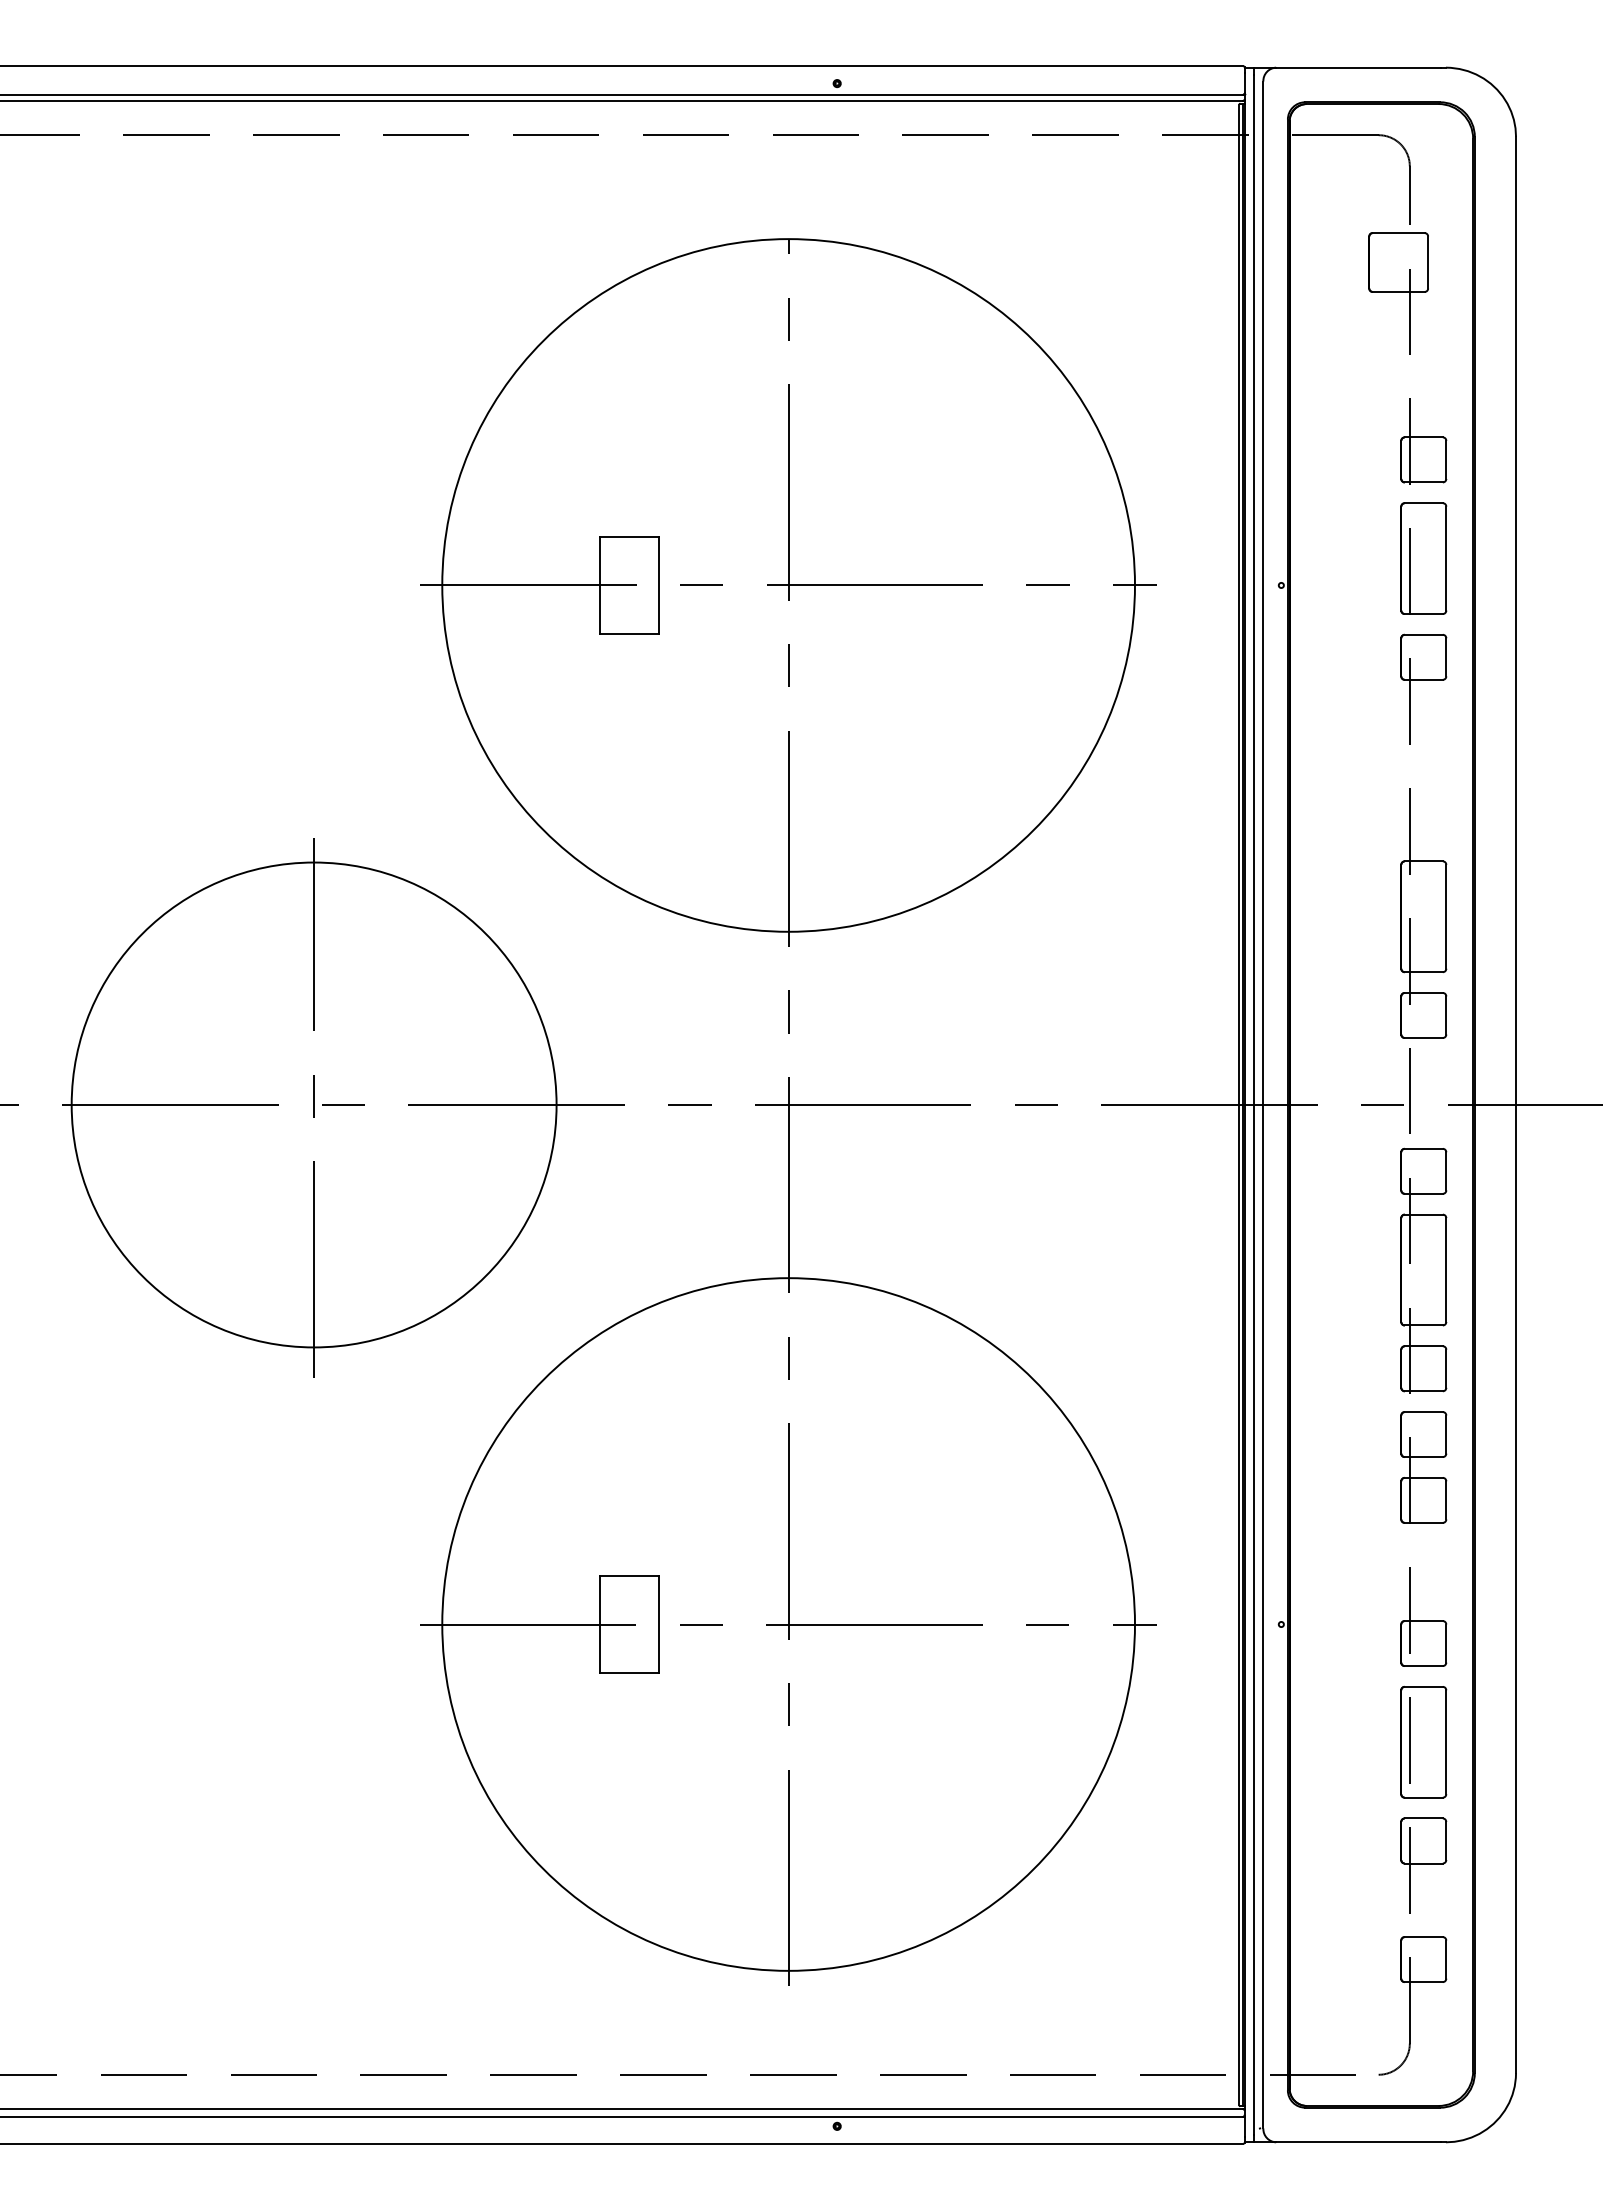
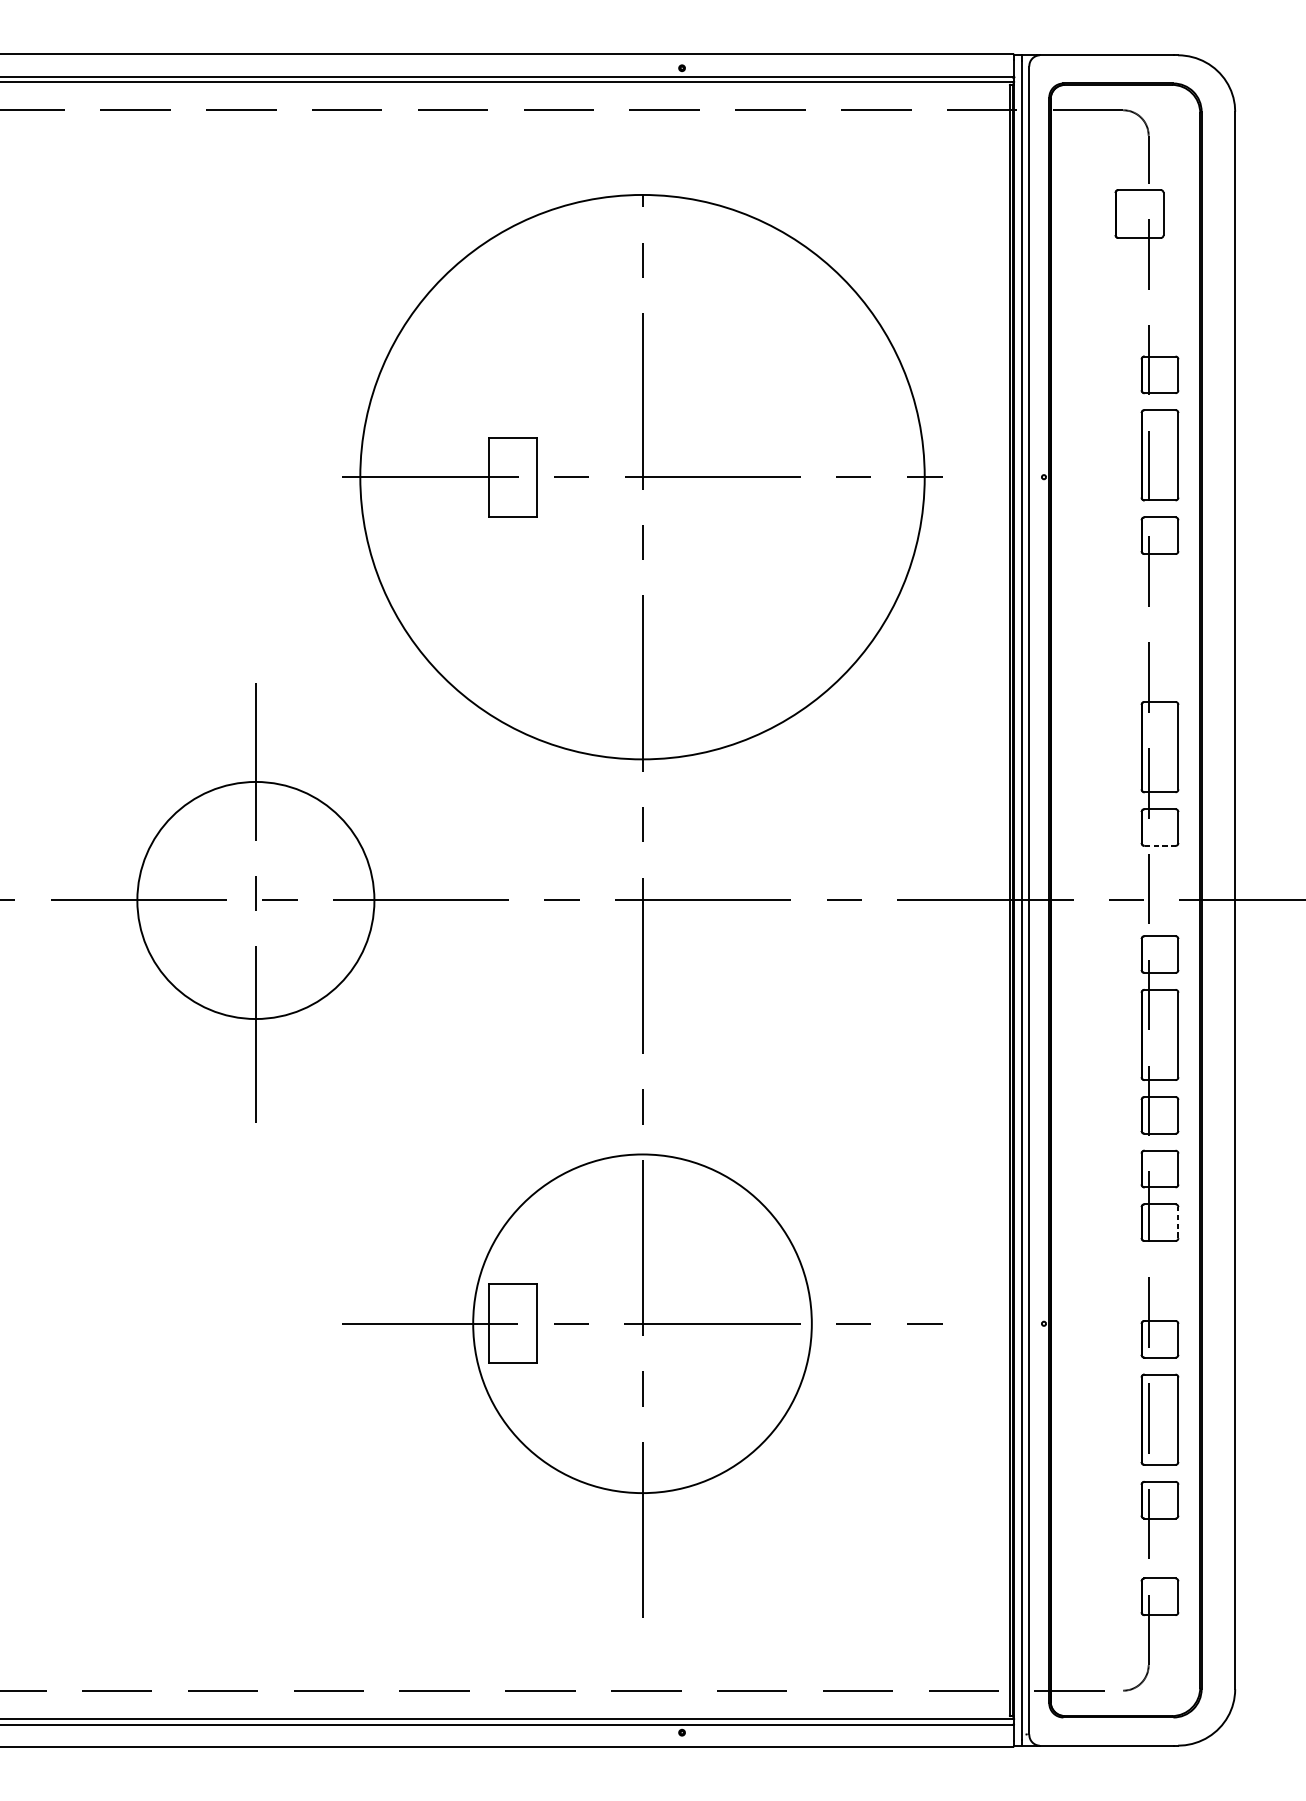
line: (1424, 1038) -> (1160, 846), solid -> dashed
circle: (313, 1104) -> (255, 900), size x0.6
line: (1446, 1499) -> (1178, 1221), solid -> dashed
circle: (788, 1624) -> (642, 1323), size x0.6

